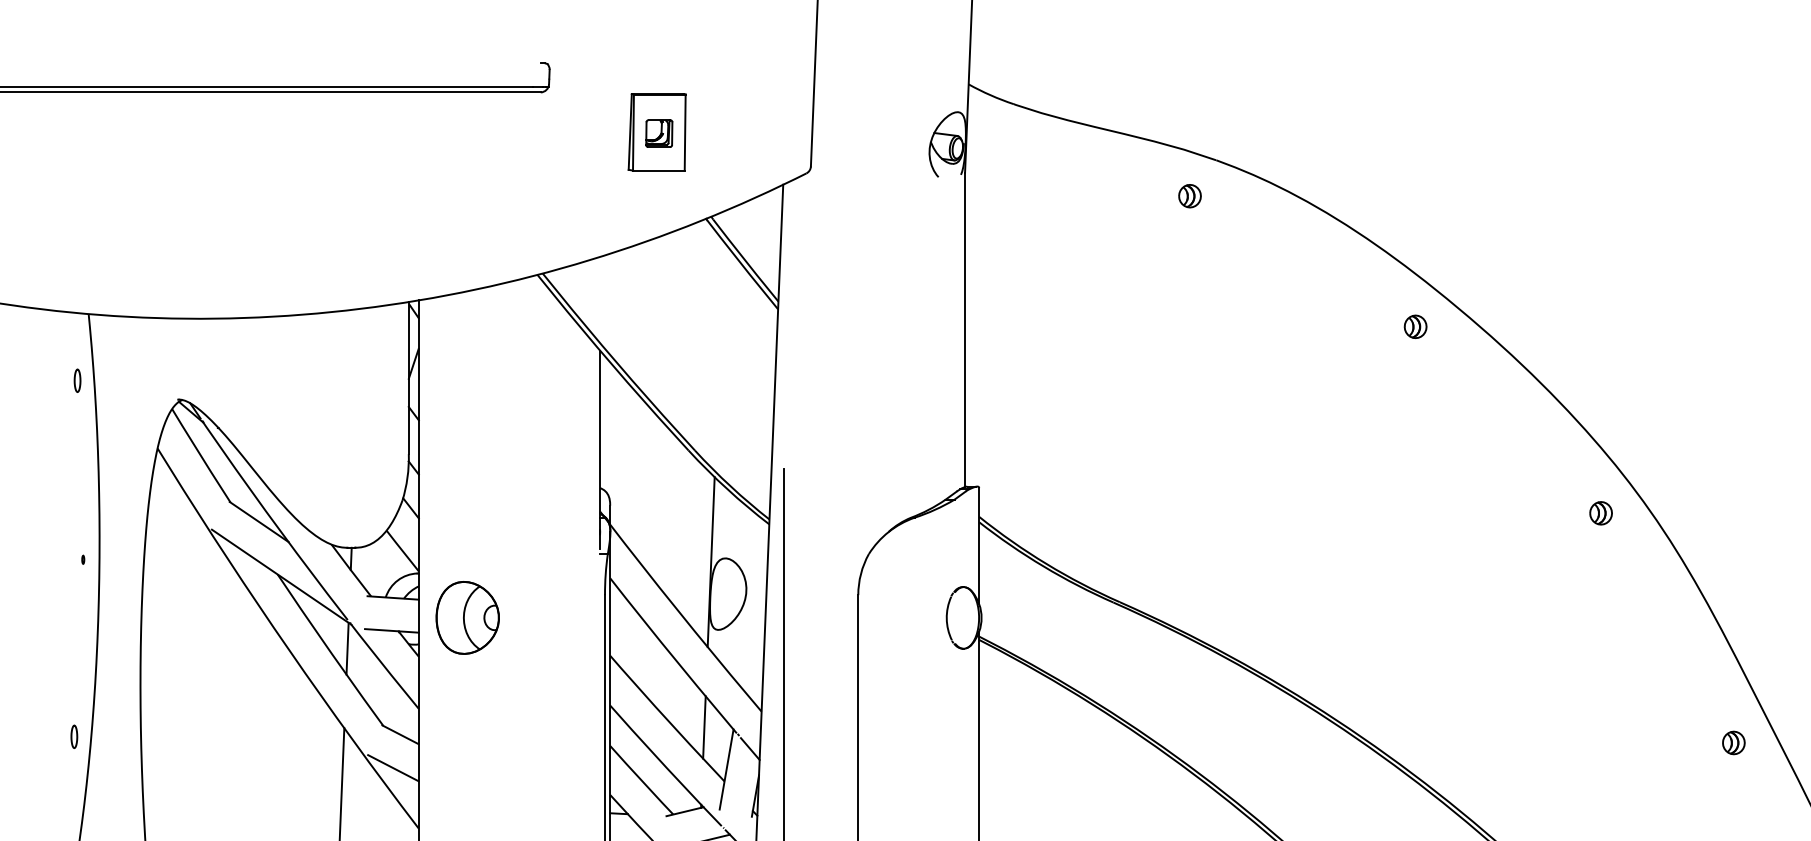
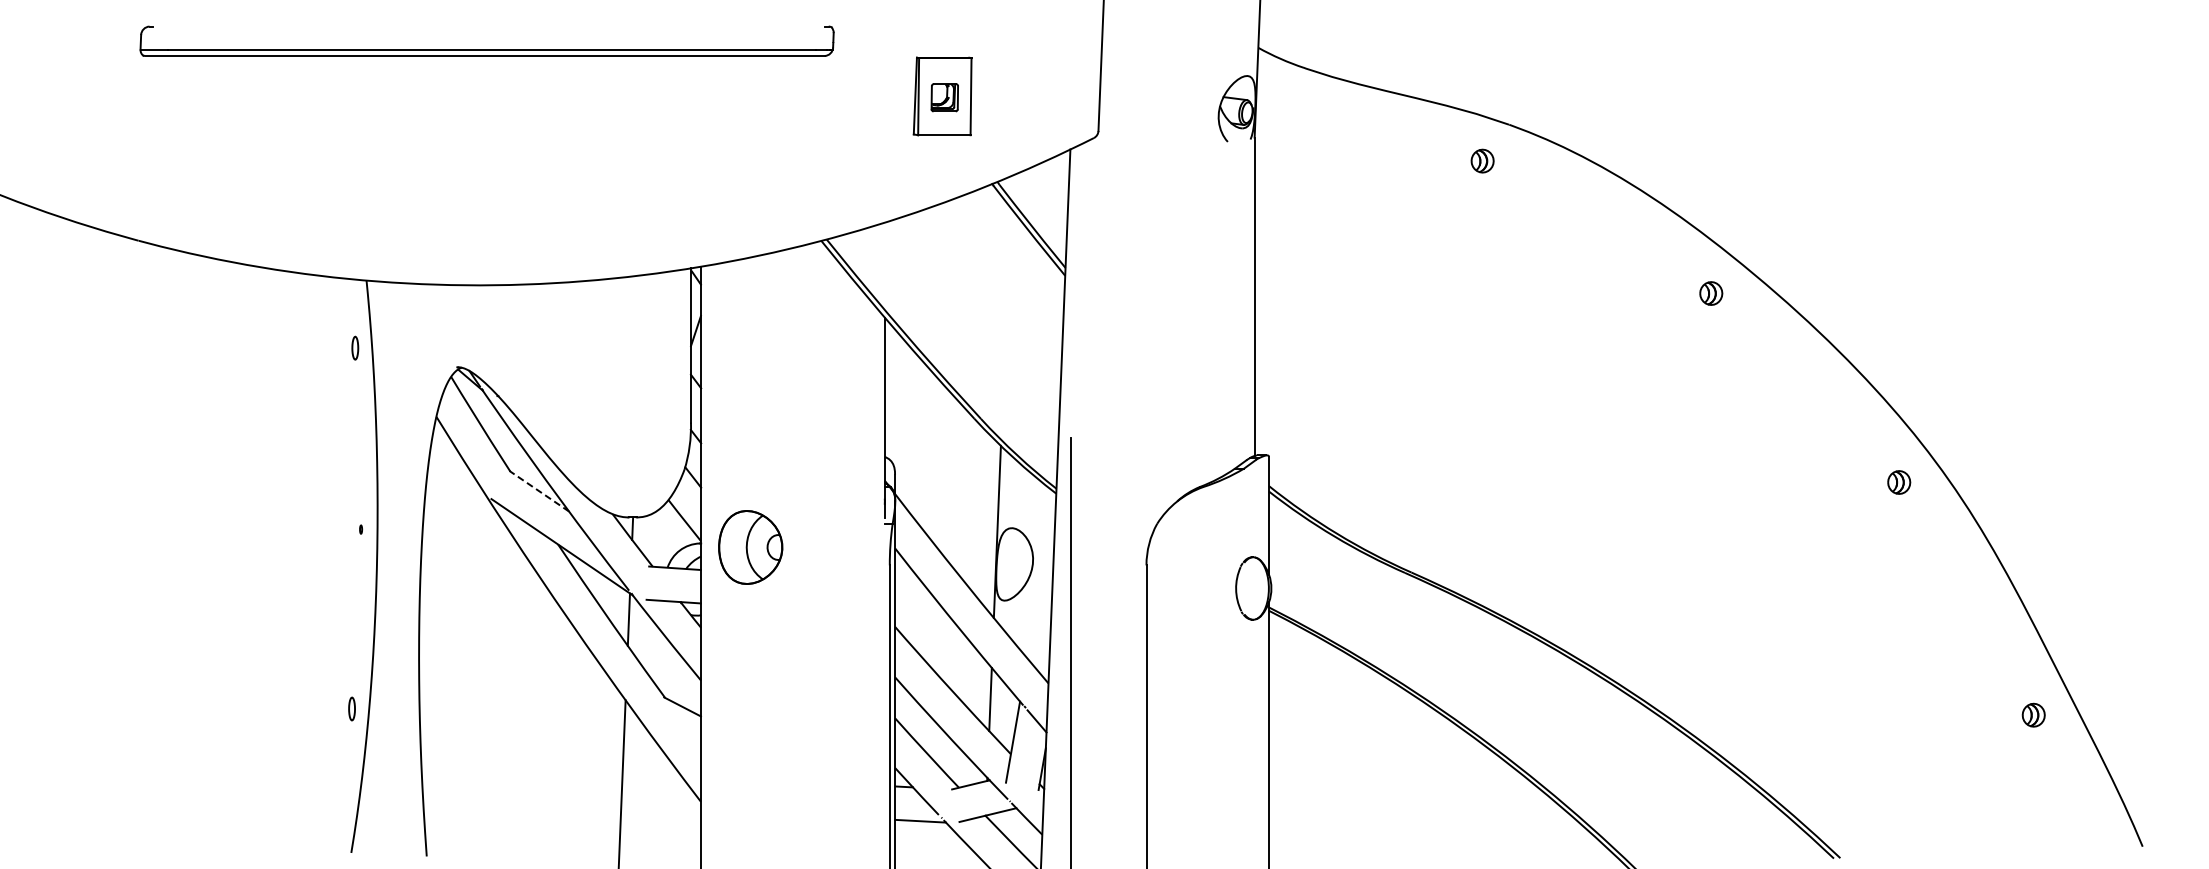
line: (258, 522) -> (538, 491), solid -> dashed
part: (467, 617) -> (750, 547), moved
line: (392, 767) -> (674, 740), removed

